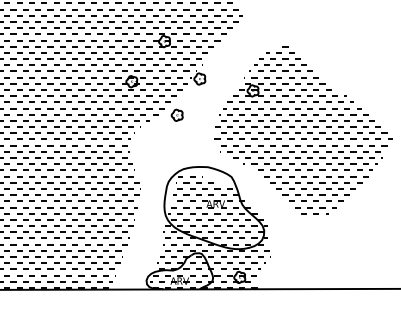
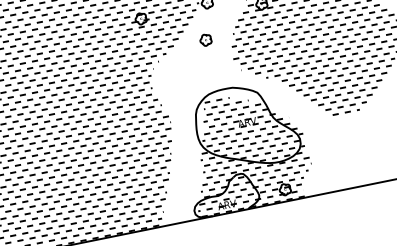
part: (176, 114) -> (204, 39), moved

